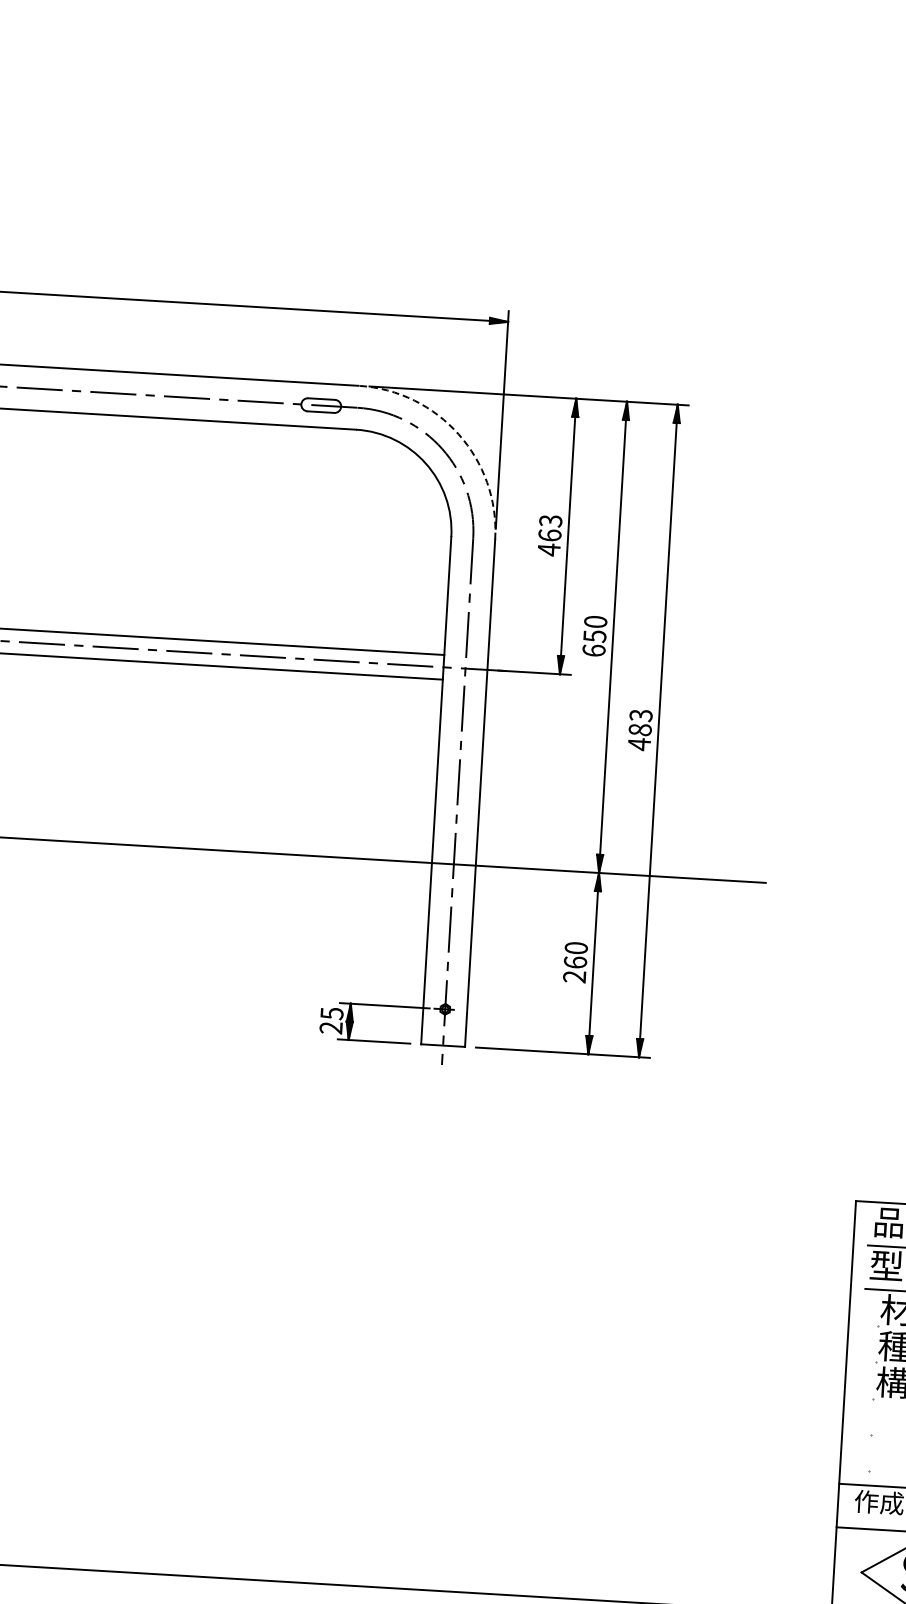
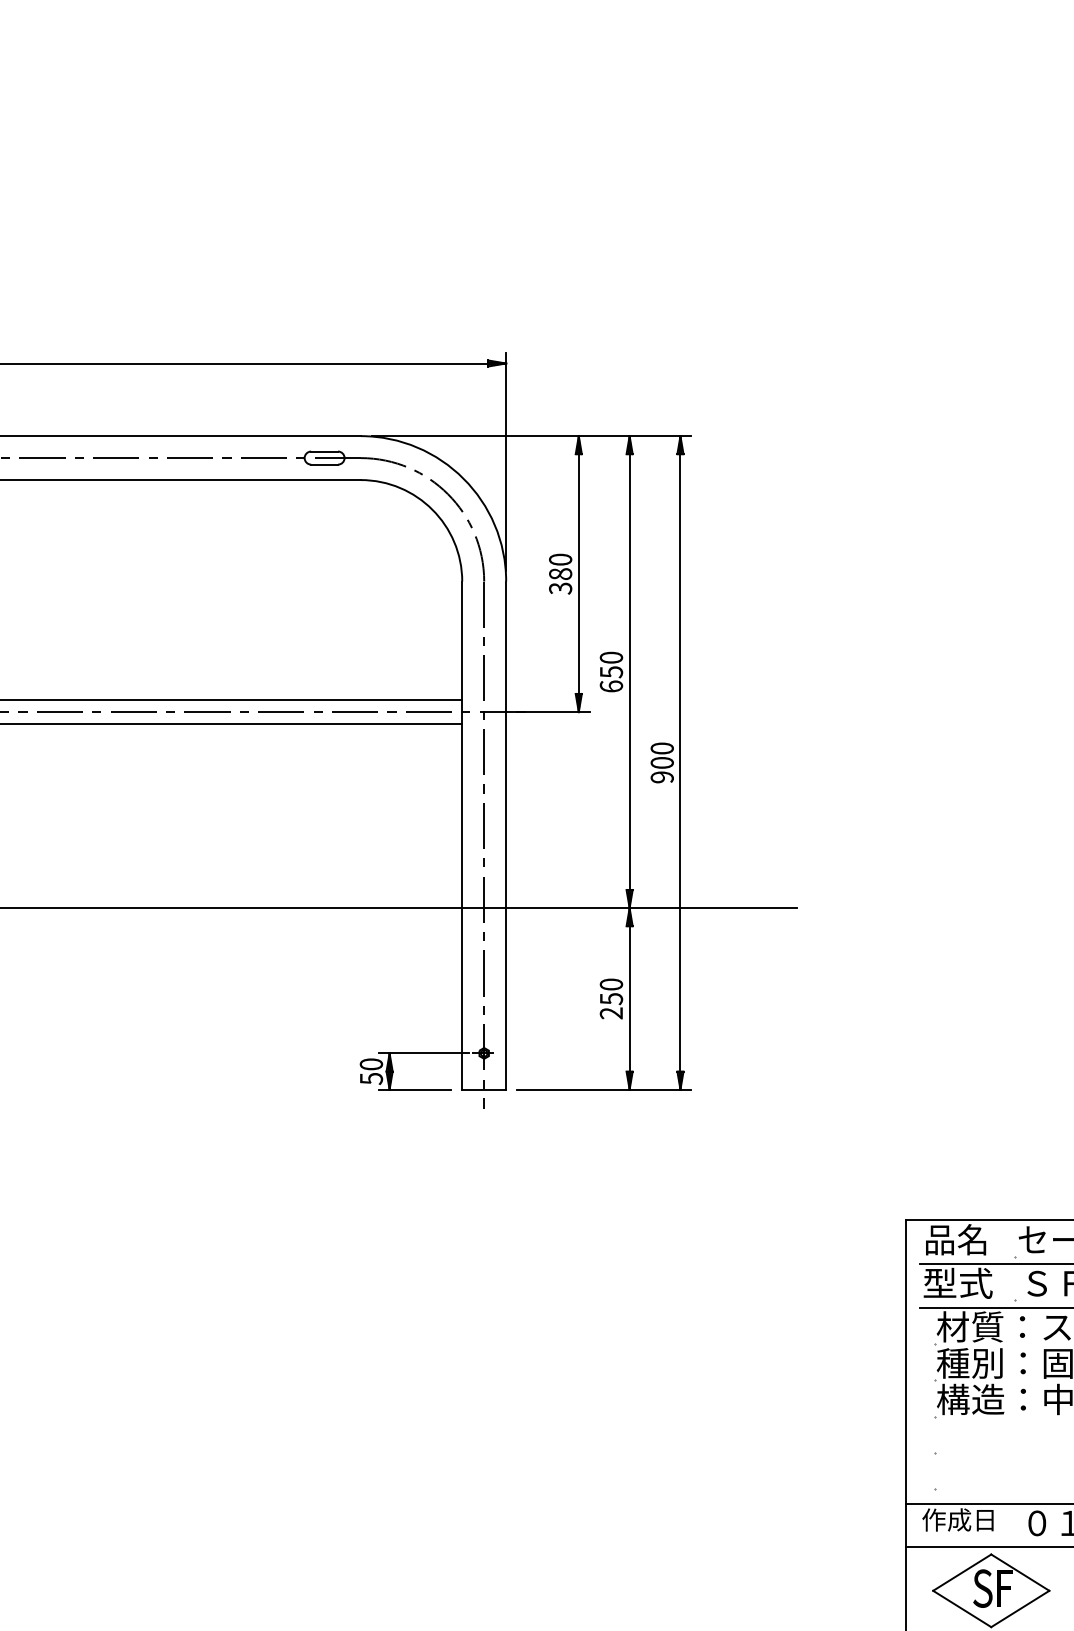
arc: (458, 434) -> (463, 478), dashed -> solid
text: (549, 535) -> (560, 574), 463 -> 380
text: (639, 729) -> (661, 762), 483 -> 900
text: (575, 962) -> (611, 998), 260 -> 250
text: (331, 1020) -> (371, 1071), 25 -> 50

